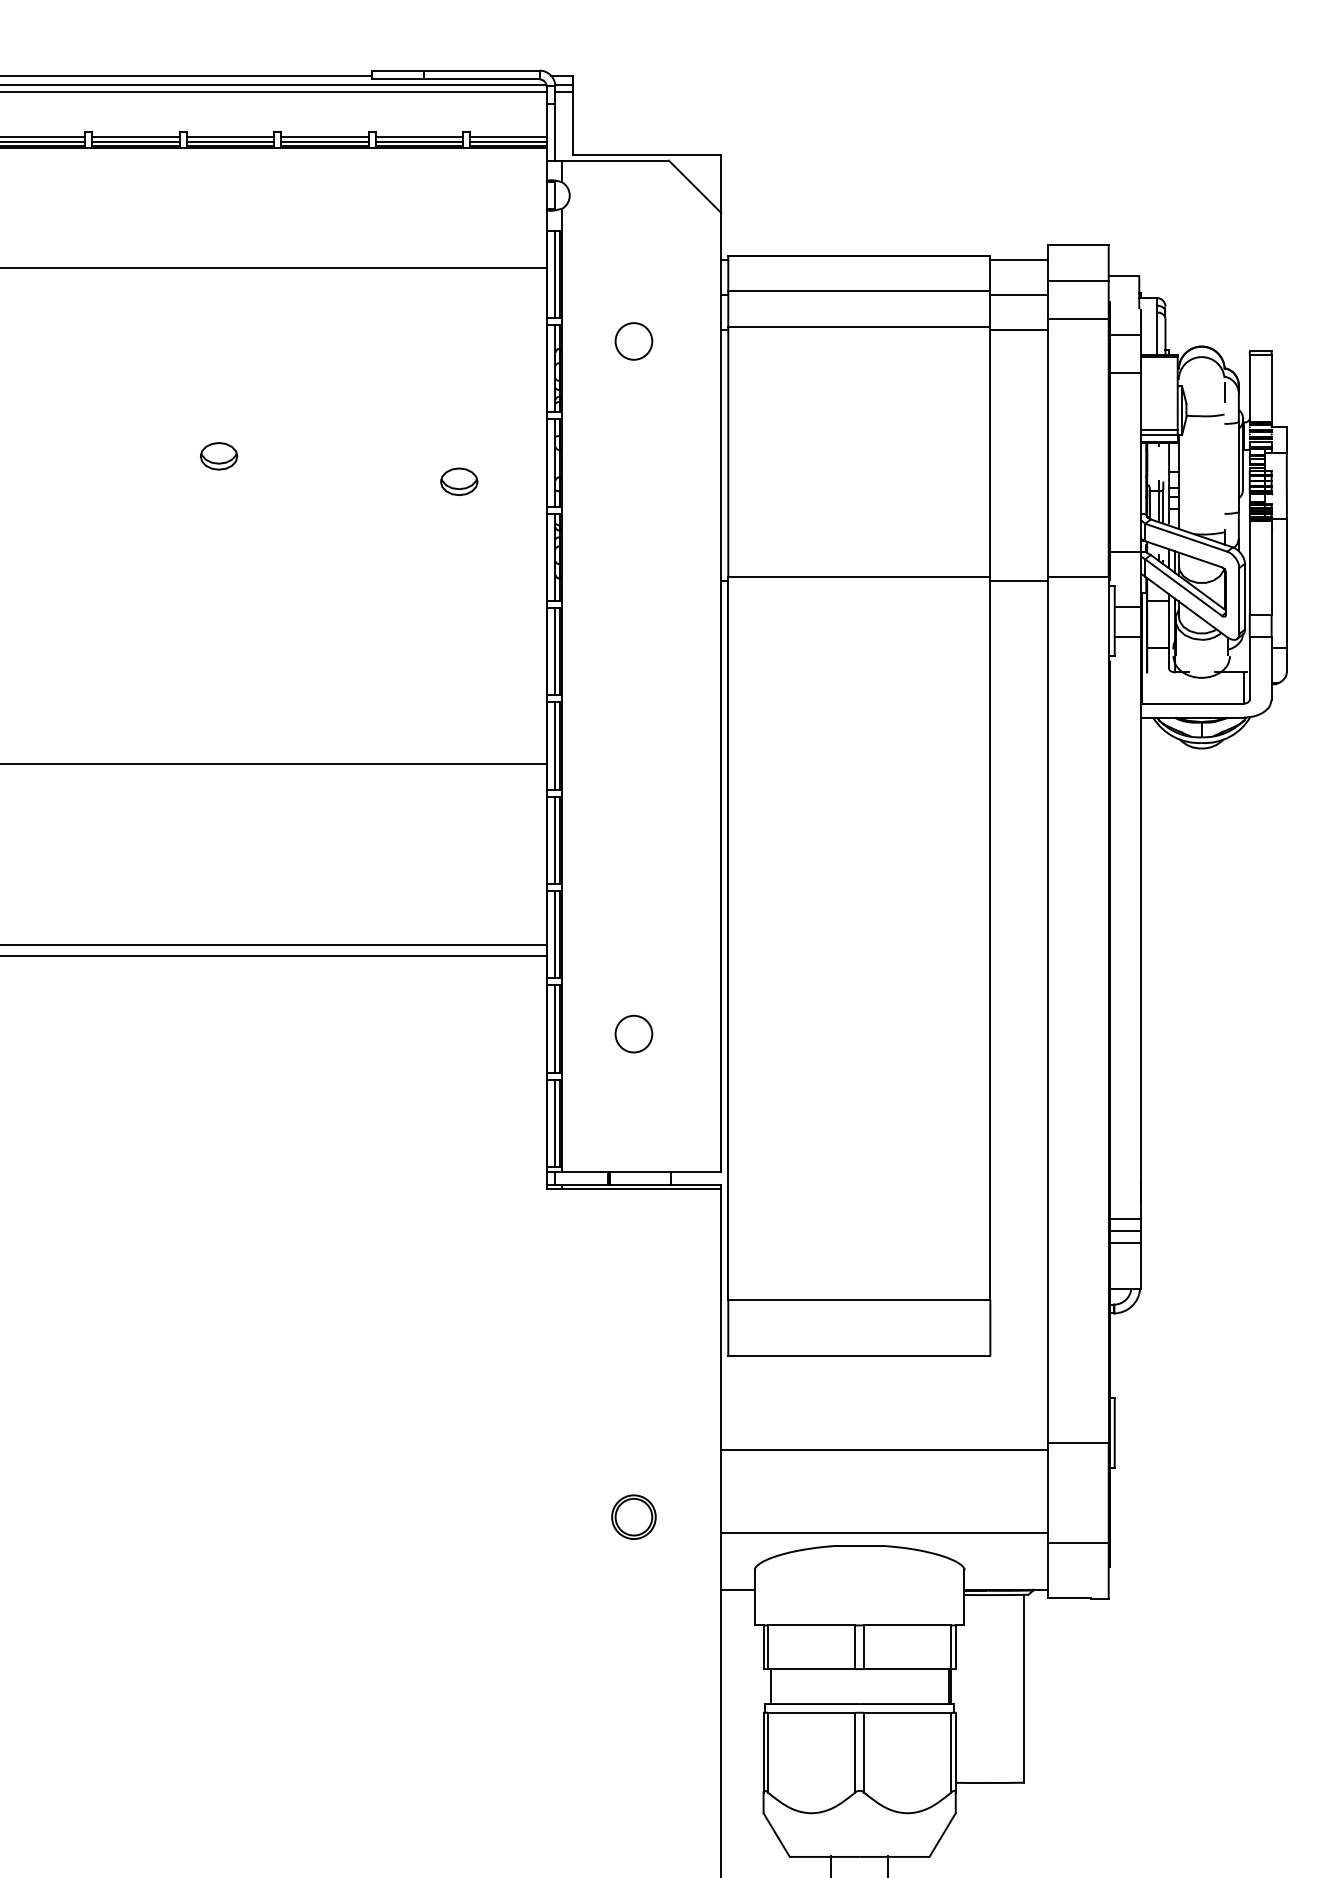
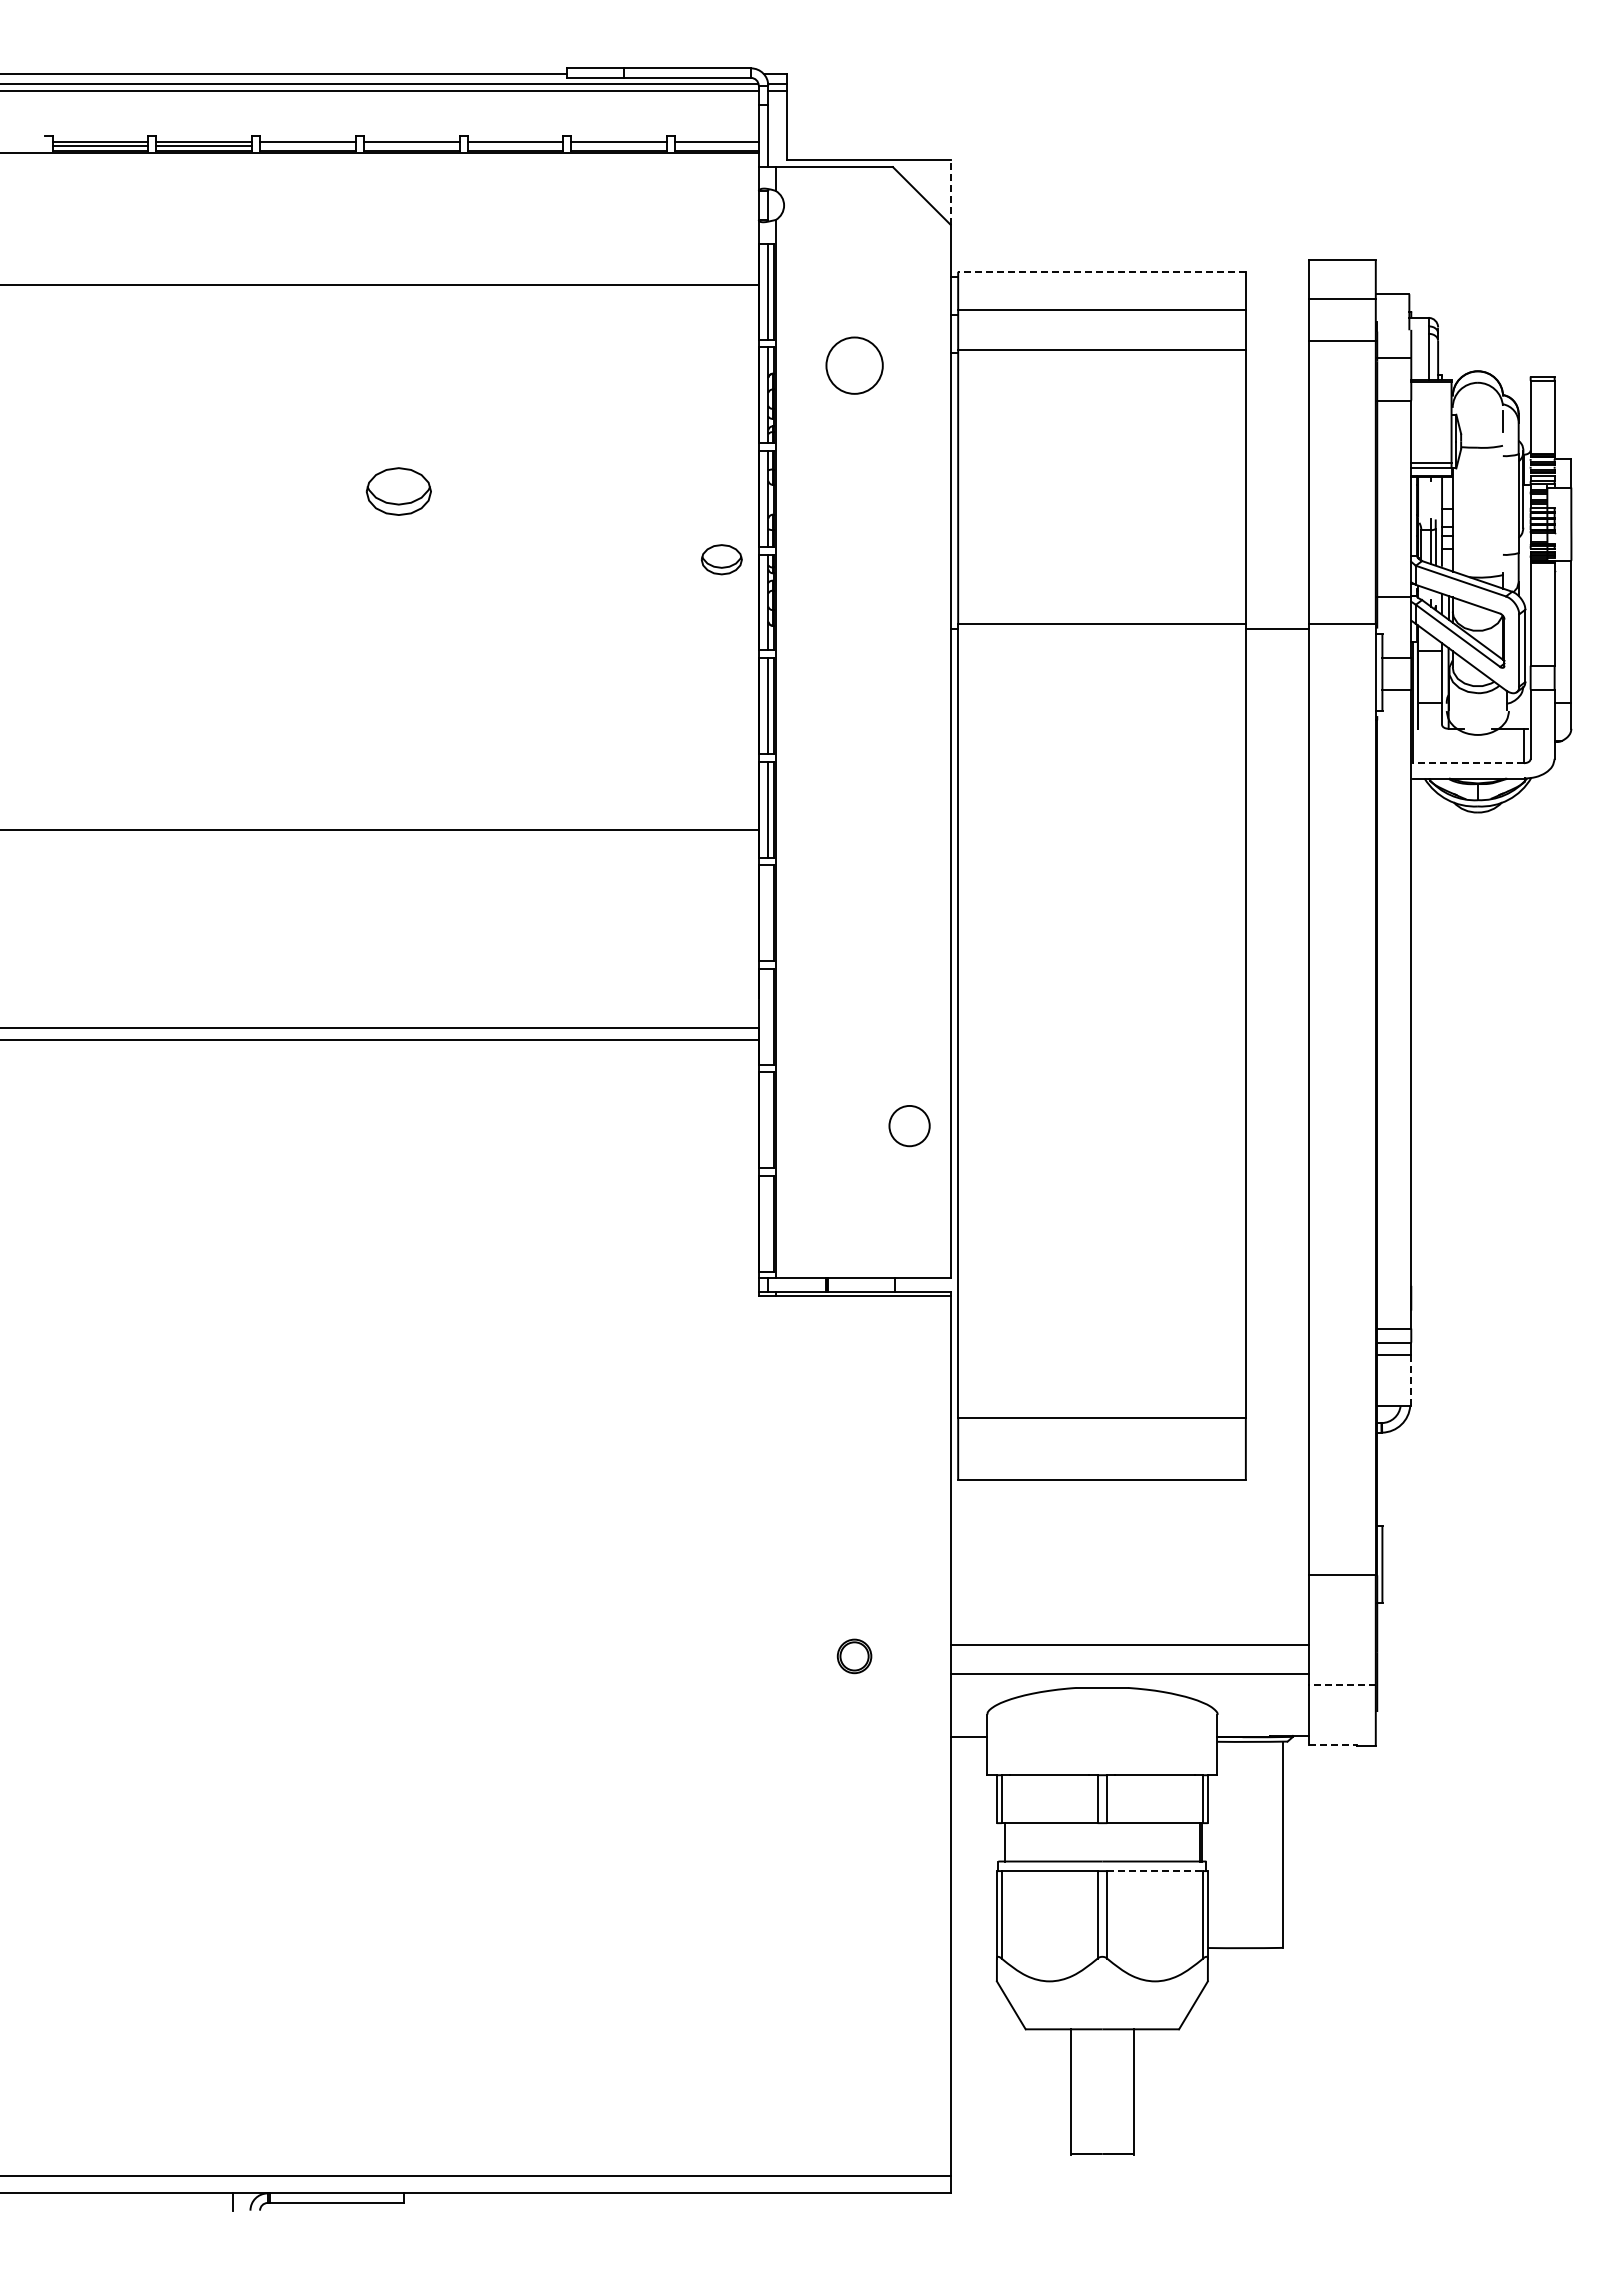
line: (135, 141) -> (307, 146), removed
line: (230, 141) -> (411, 146), removed
line: (325, 141) -> (515, 146), removed
line: (419, 141) -> (619, 146), removed
line: (508, 141) -> (716, 146), removed
line: (721, 183) -> (950, 192), solid -> dashed
line: (859, 255) -> (1102, 271), solid -> dashed
line: (1018, 260) -> (1276, 276), removed
line: (1018, 295) -> (1276, 315), removed
line: (1018, 329) -> (1276, 352), removed
circle: (633, 341) -> (854, 365), size x1.4
part: (219, 456) -> (399, 491), size x1.6
part: (458, 481) -> (721, 559), moved
line: (1193, 703) -> (1468, 763), solid -> dashed
line: (555, 840) -> (768, 913), removed
line: (555, 934) -> (768, 1016), removed
line: (555, 1029) -> (768, 1120), removed
circle: (633, 1034) -> (909, 1126), moved
line: (555, 1122) -> (768, 1223), removed
line: (1141, 1265) -> (1411, 1380), solid -> dashed
line: (884, 1450) -> (1129, 1645), moved
part: (633, 1517) -> (854, 1656), size x0.7
line: (1078, 1542) -> (1342, 1684), solid -> dashed
line: (1069, 1598) -> (1332, 1745), solid -> dashed
line: (908, 1713) -> (1155, 1871), solid -> dashed

